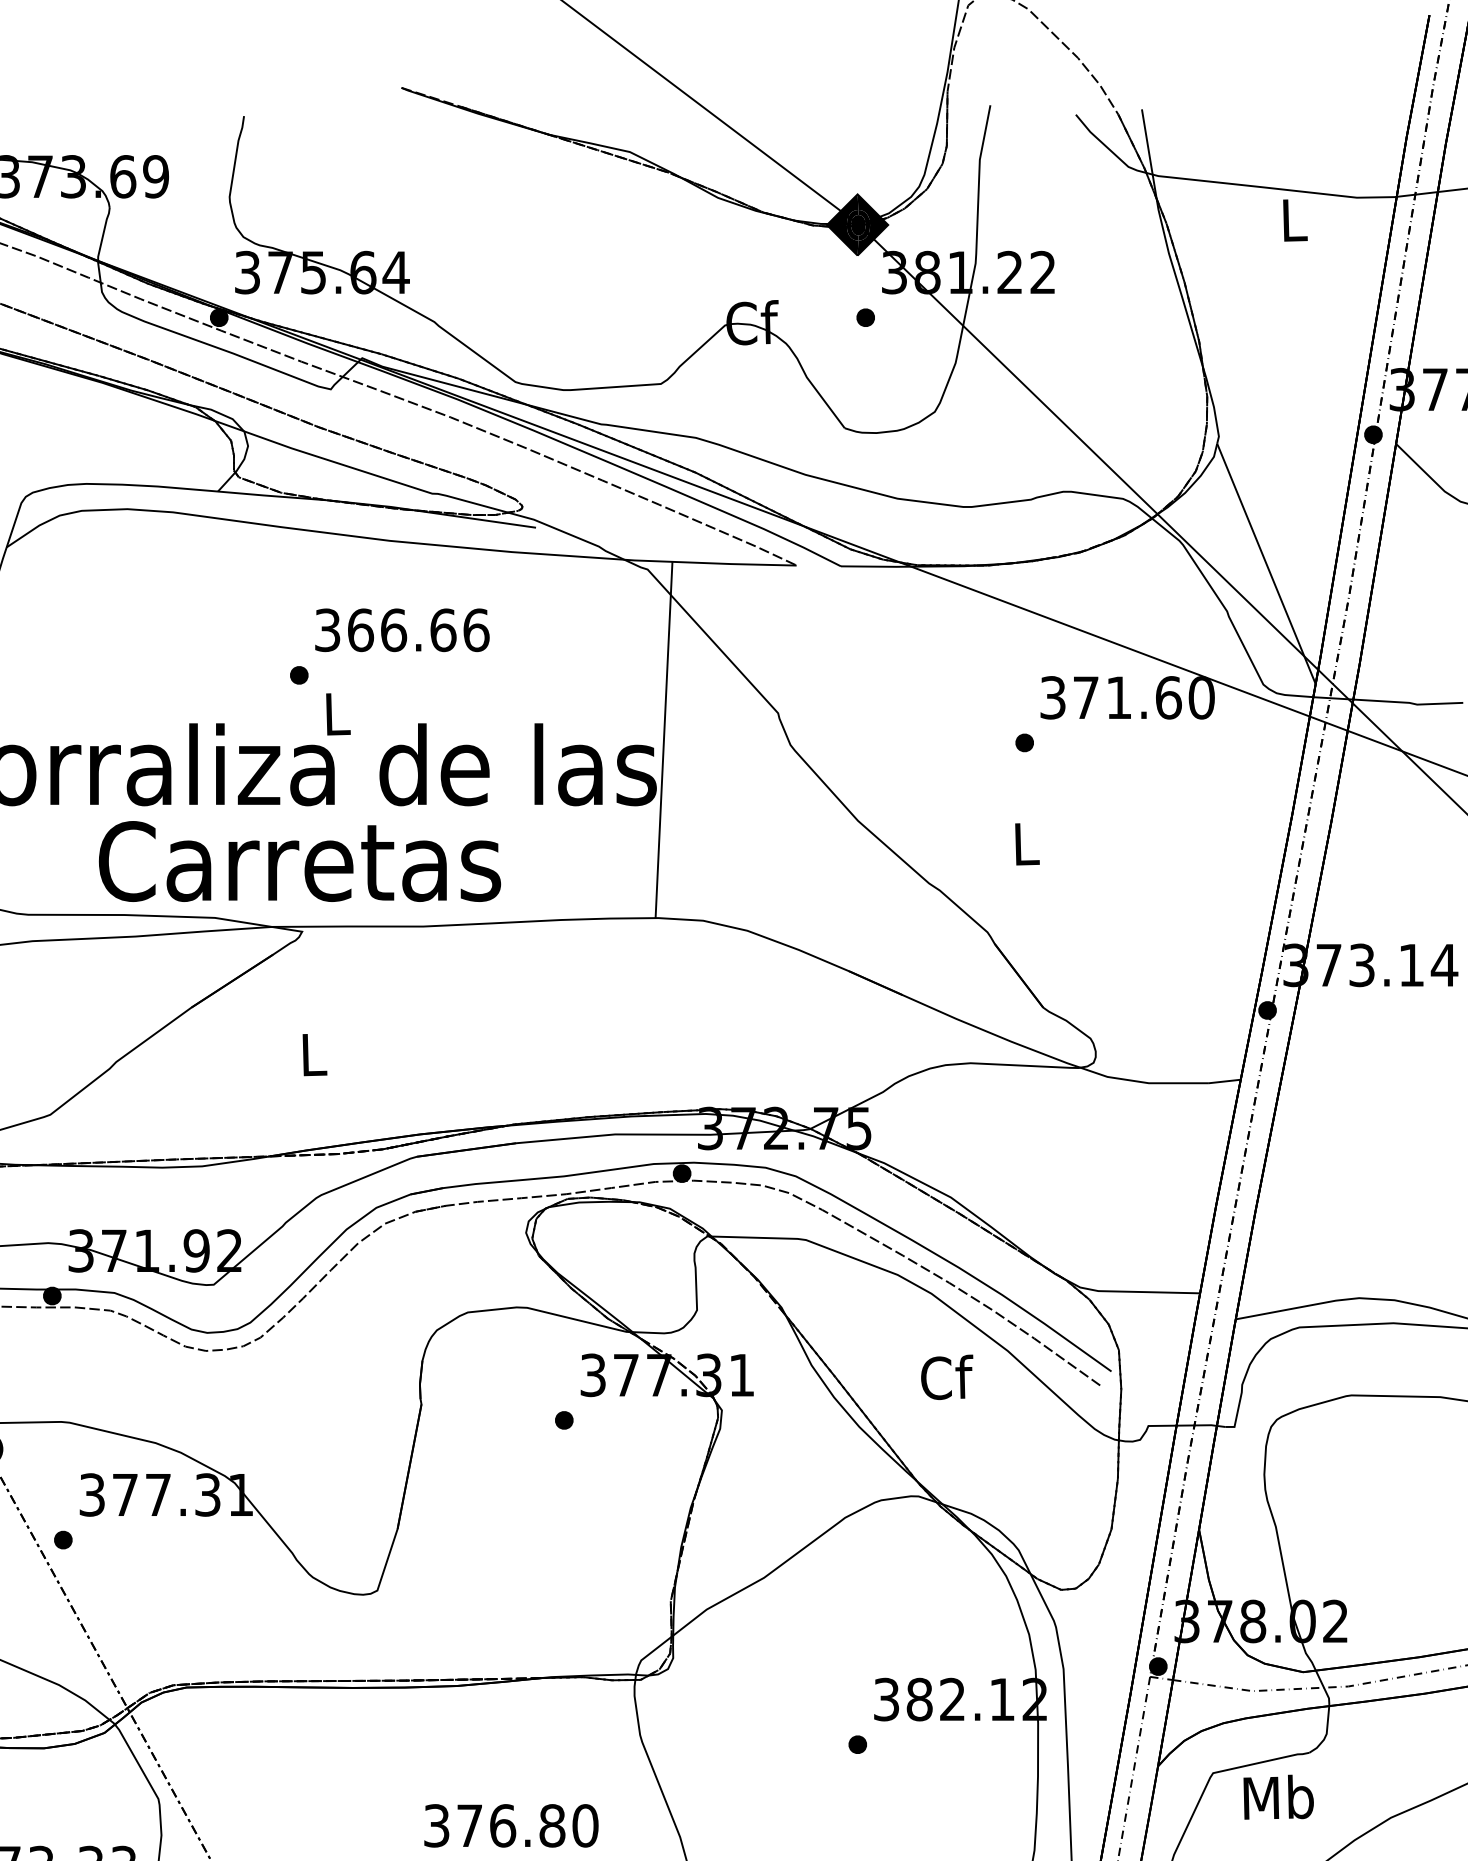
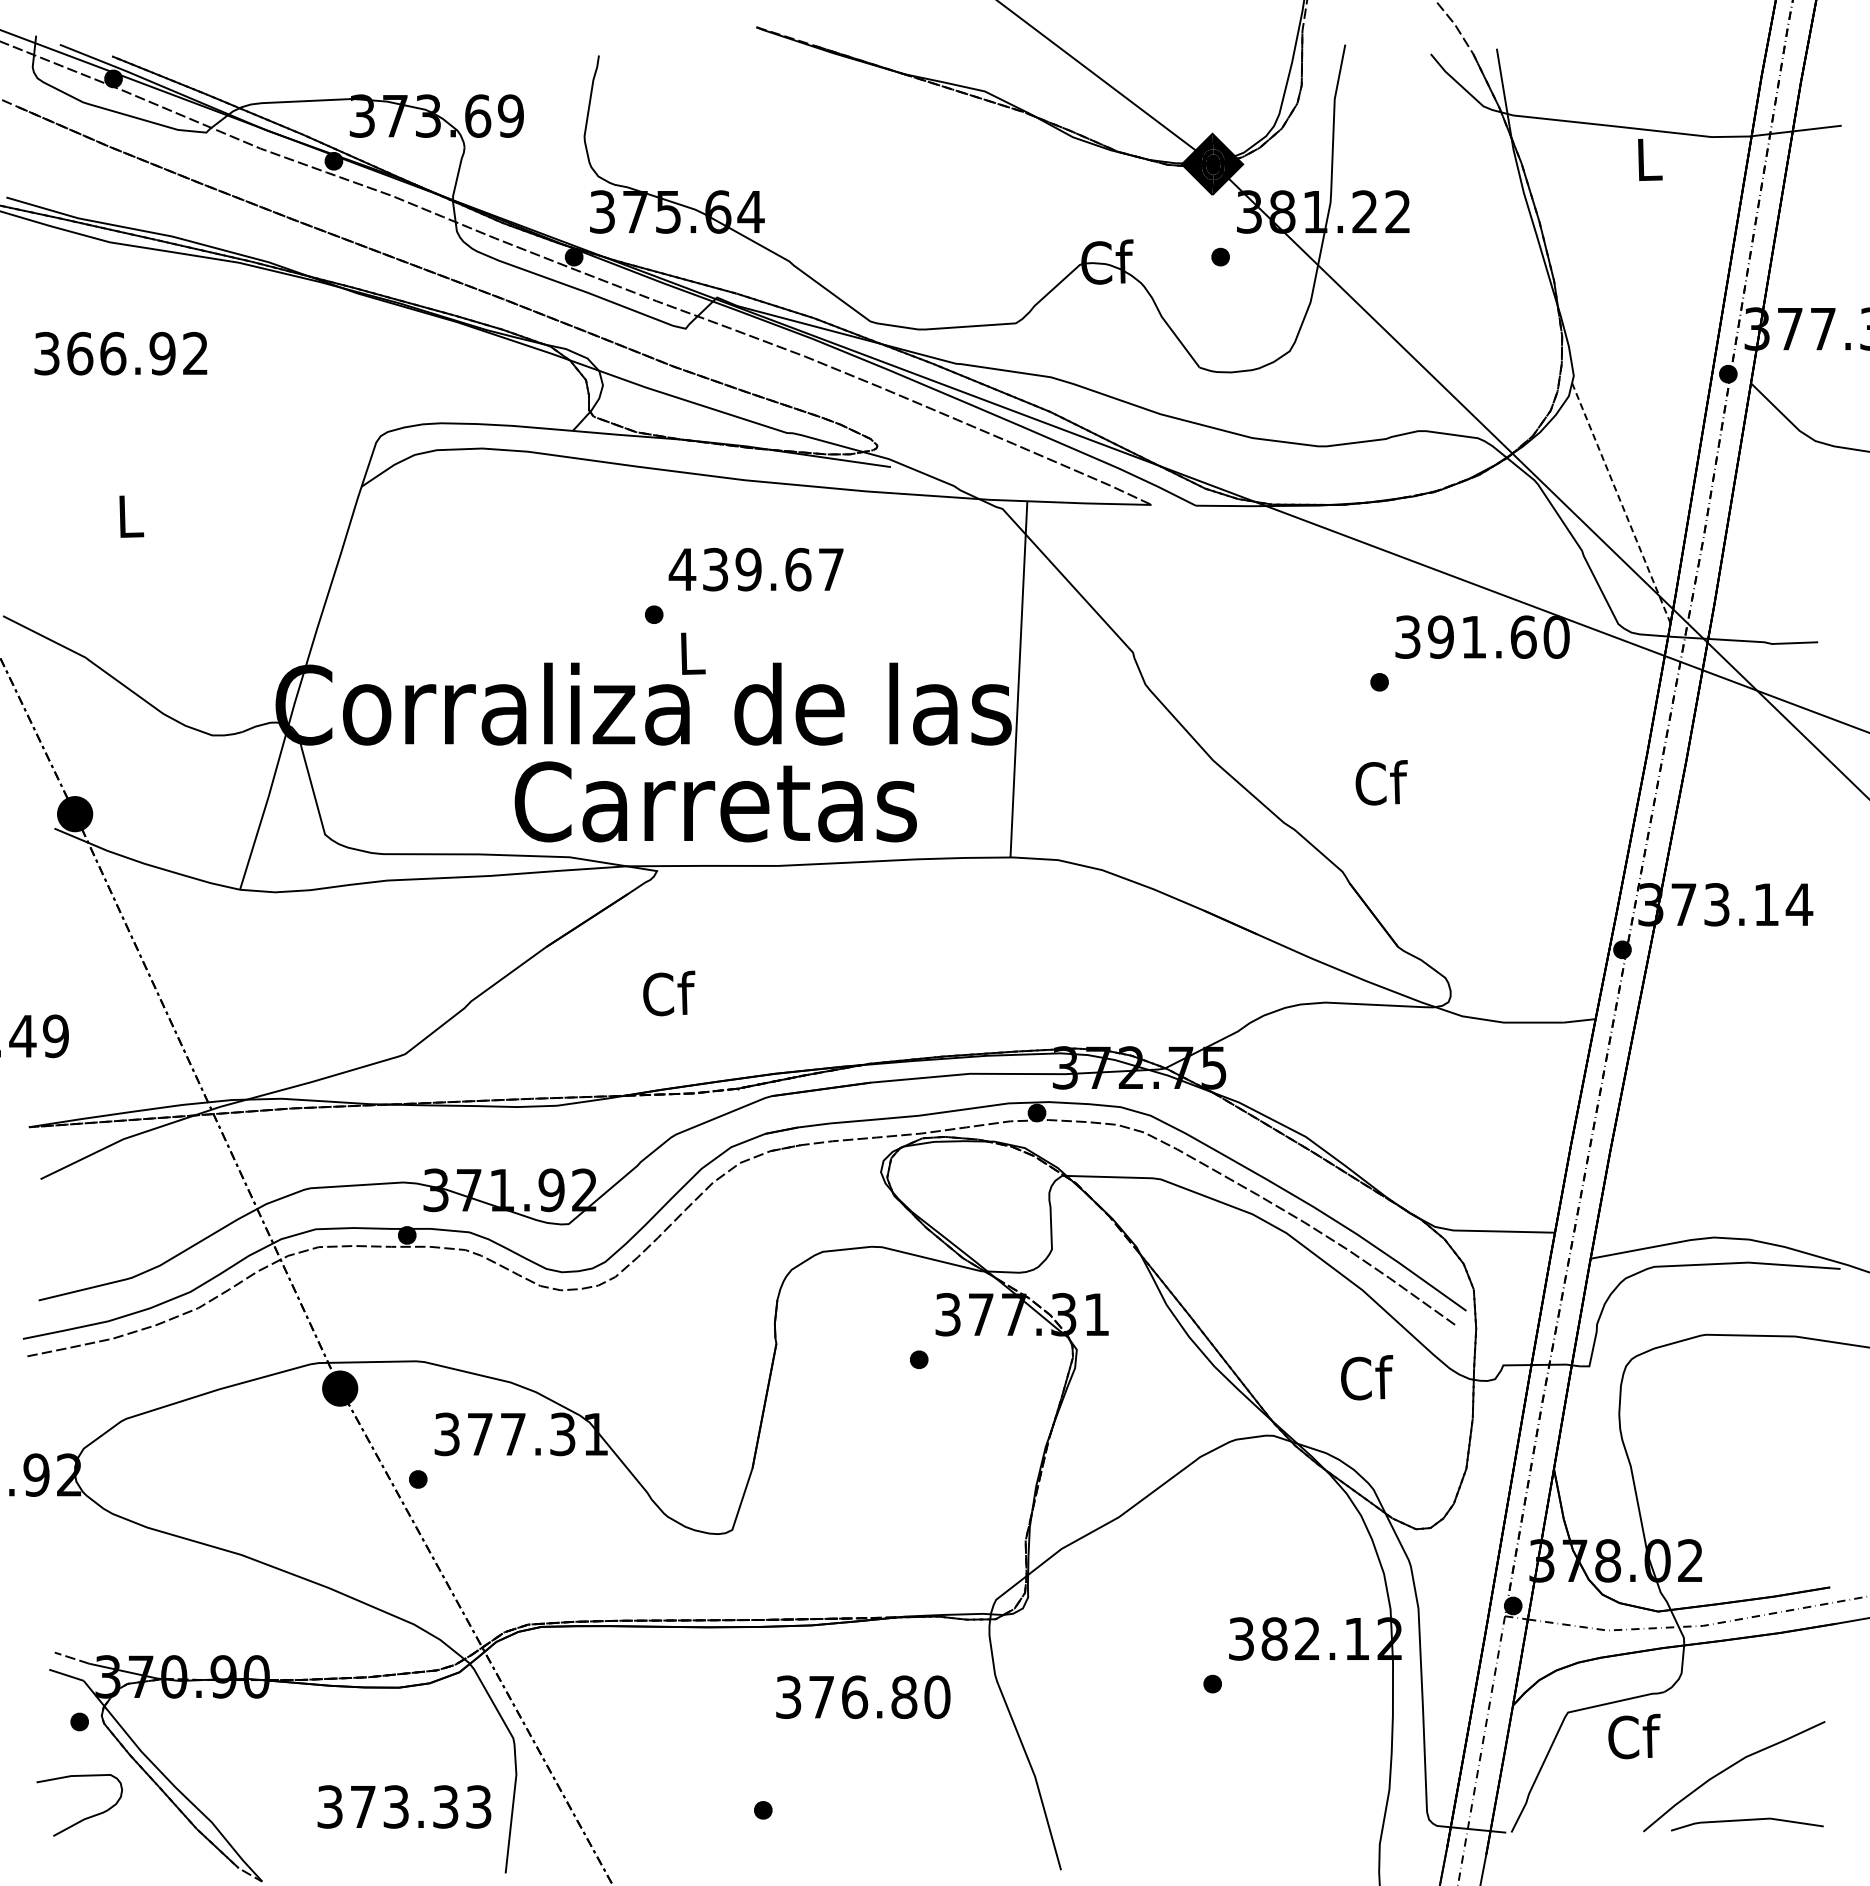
line: (1266, 564) -> (1621, 503), solid -> dashed
text: (401, 630) -> (756, 569), 366.66 -> 439.67
text: (1085, 697) -> (1440, 636), 371.60 -> 391.60
text: (1026, 843) -> (1381, 782), L -> Cf
text: (299, 861) -> (715, 801), moved
text: (314, 1054) -> (669, 993), L -> Cf
text: (947, 1377) -> (1367, 1377), moved
text: (1278, 1797) -> (1633, 1736), Mb -> Cf
text: (511, 1825) -> (863, 1696), moved

